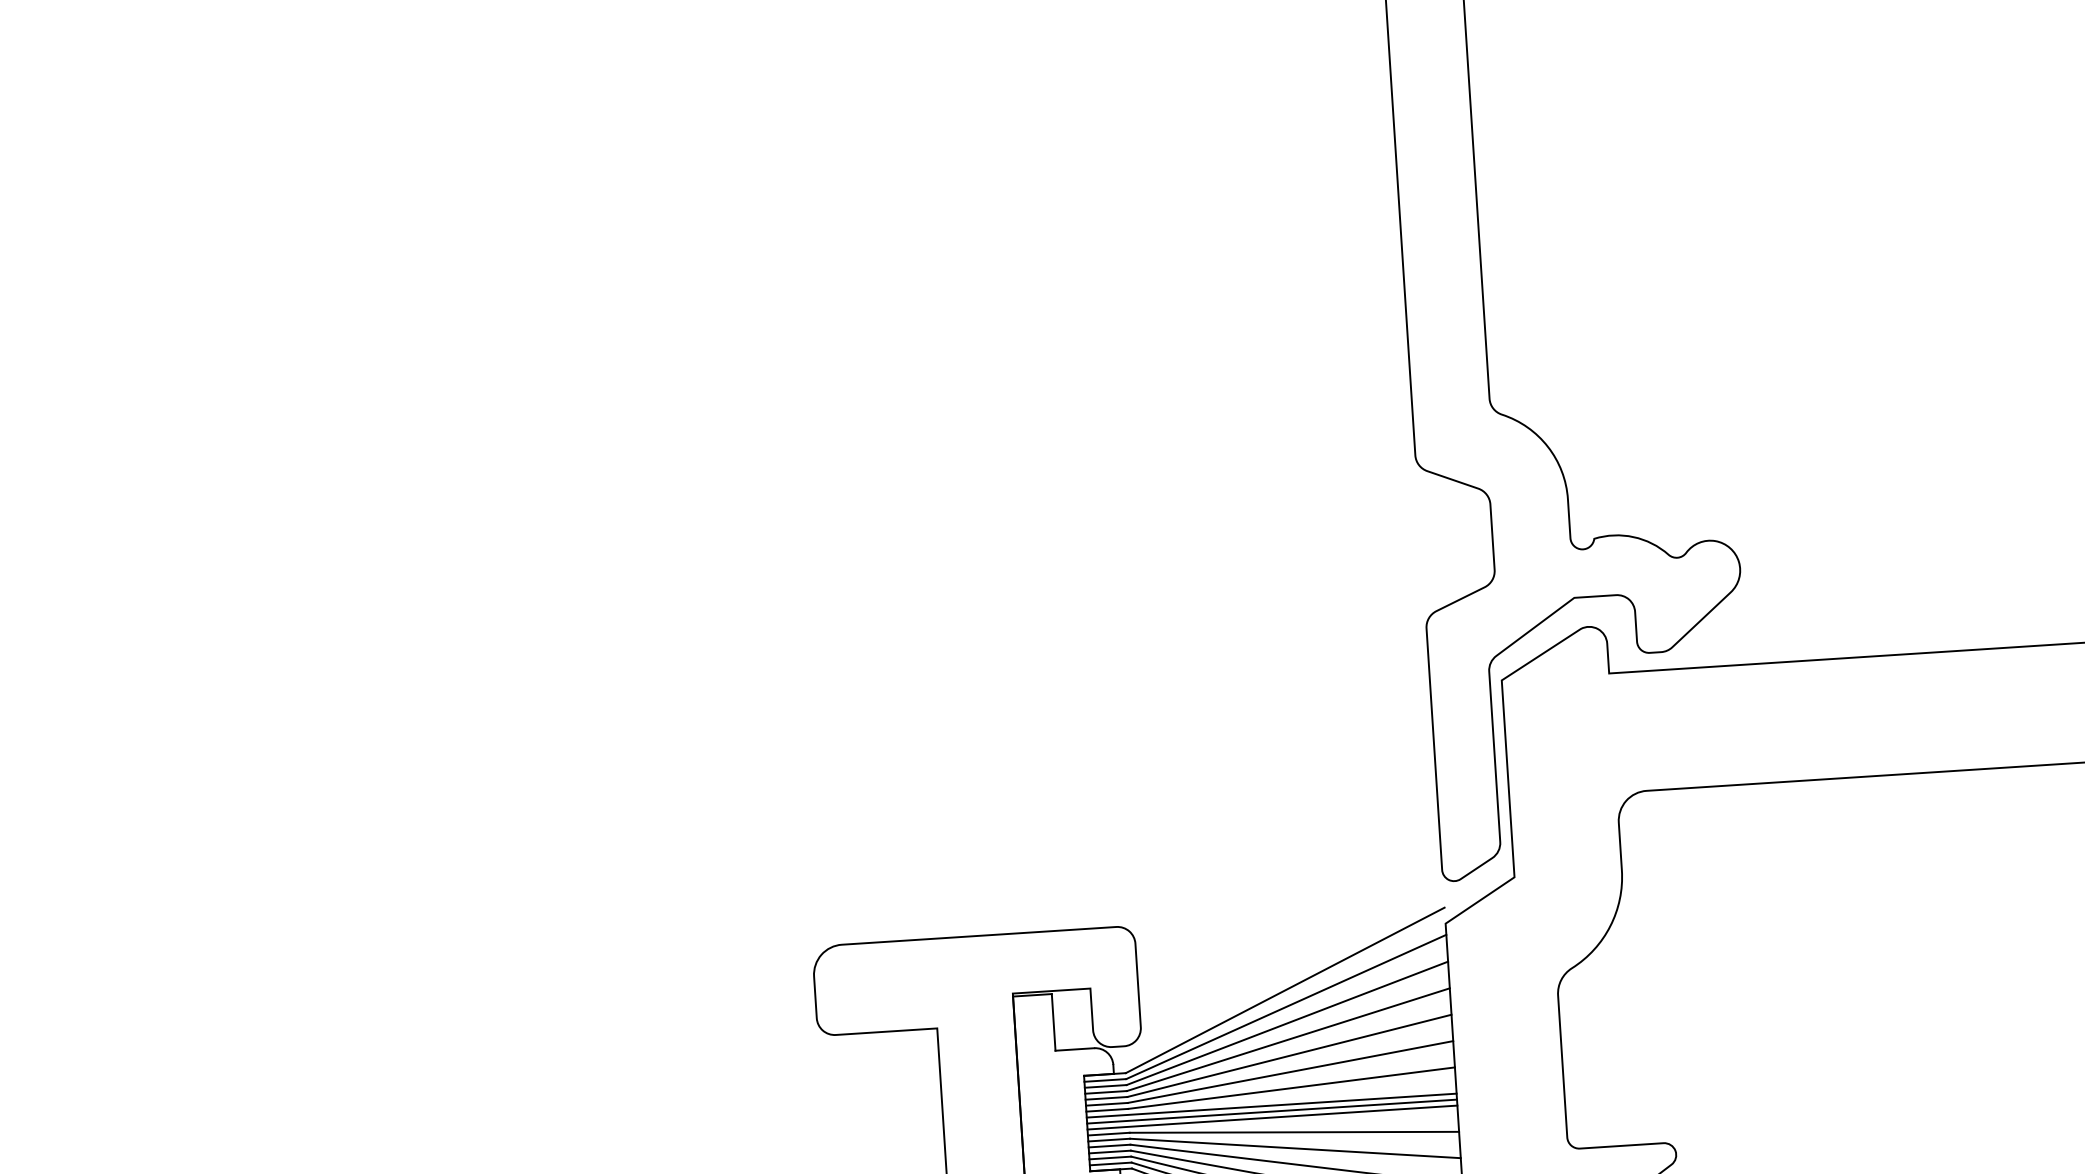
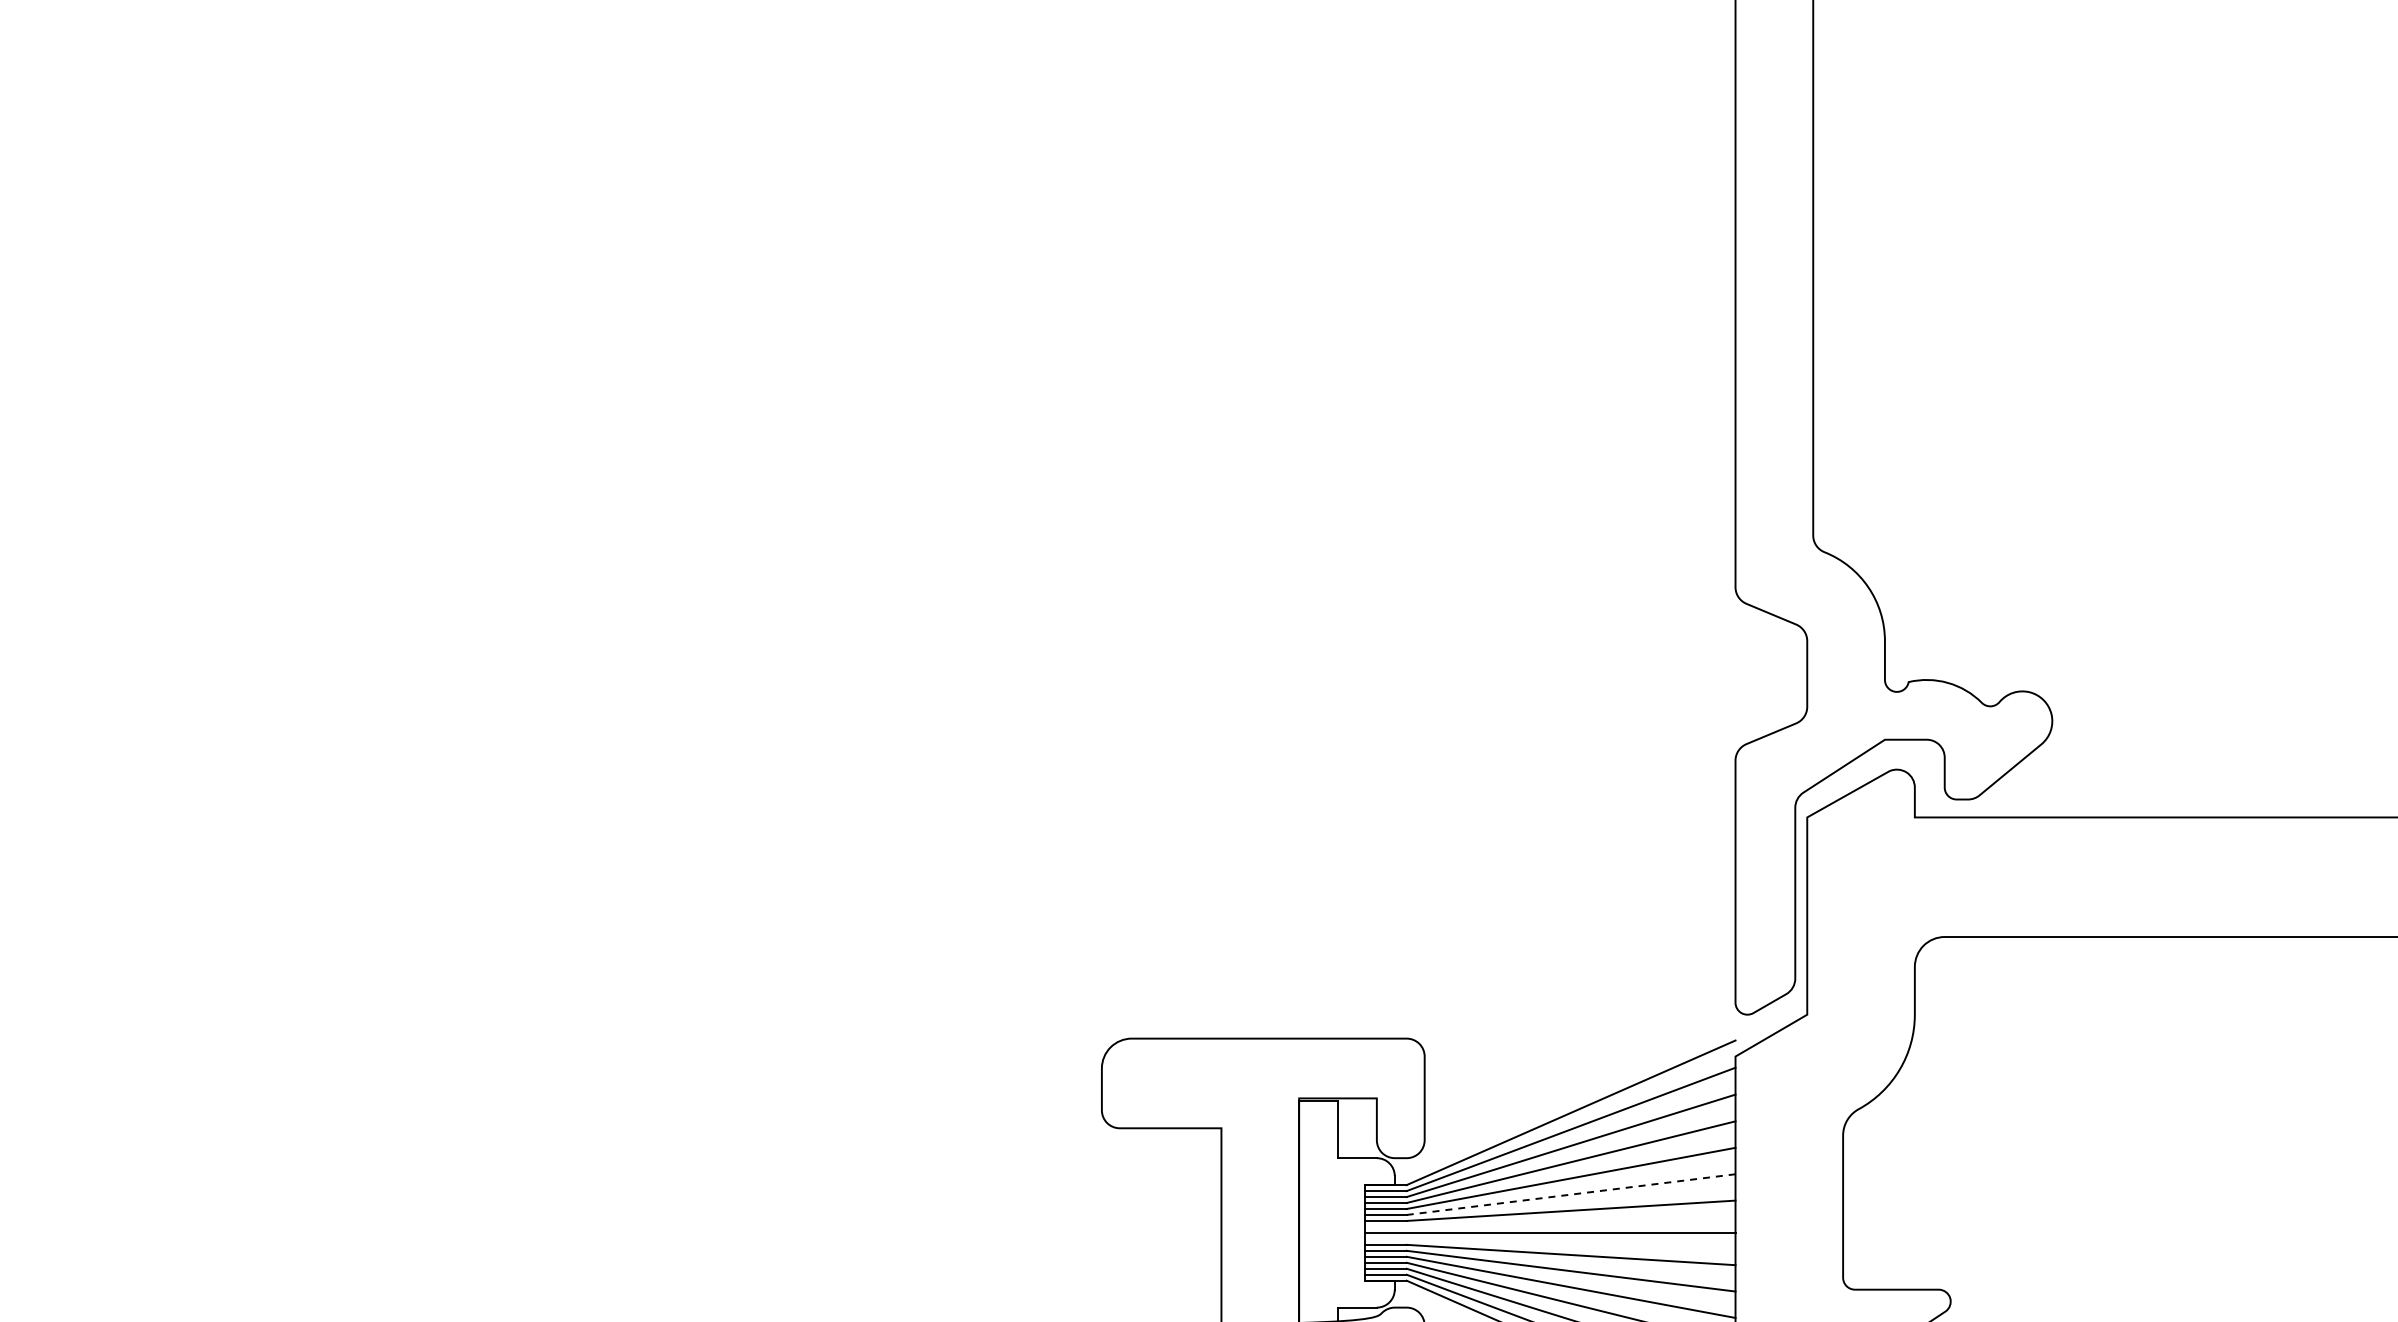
line: (1290, 1071) -> (1571, 1194), solid -> dashed
line: (1270, 1105) -> (1549, 1226), removed
line: (1271, 1117) -> (1549, 1238), removed

